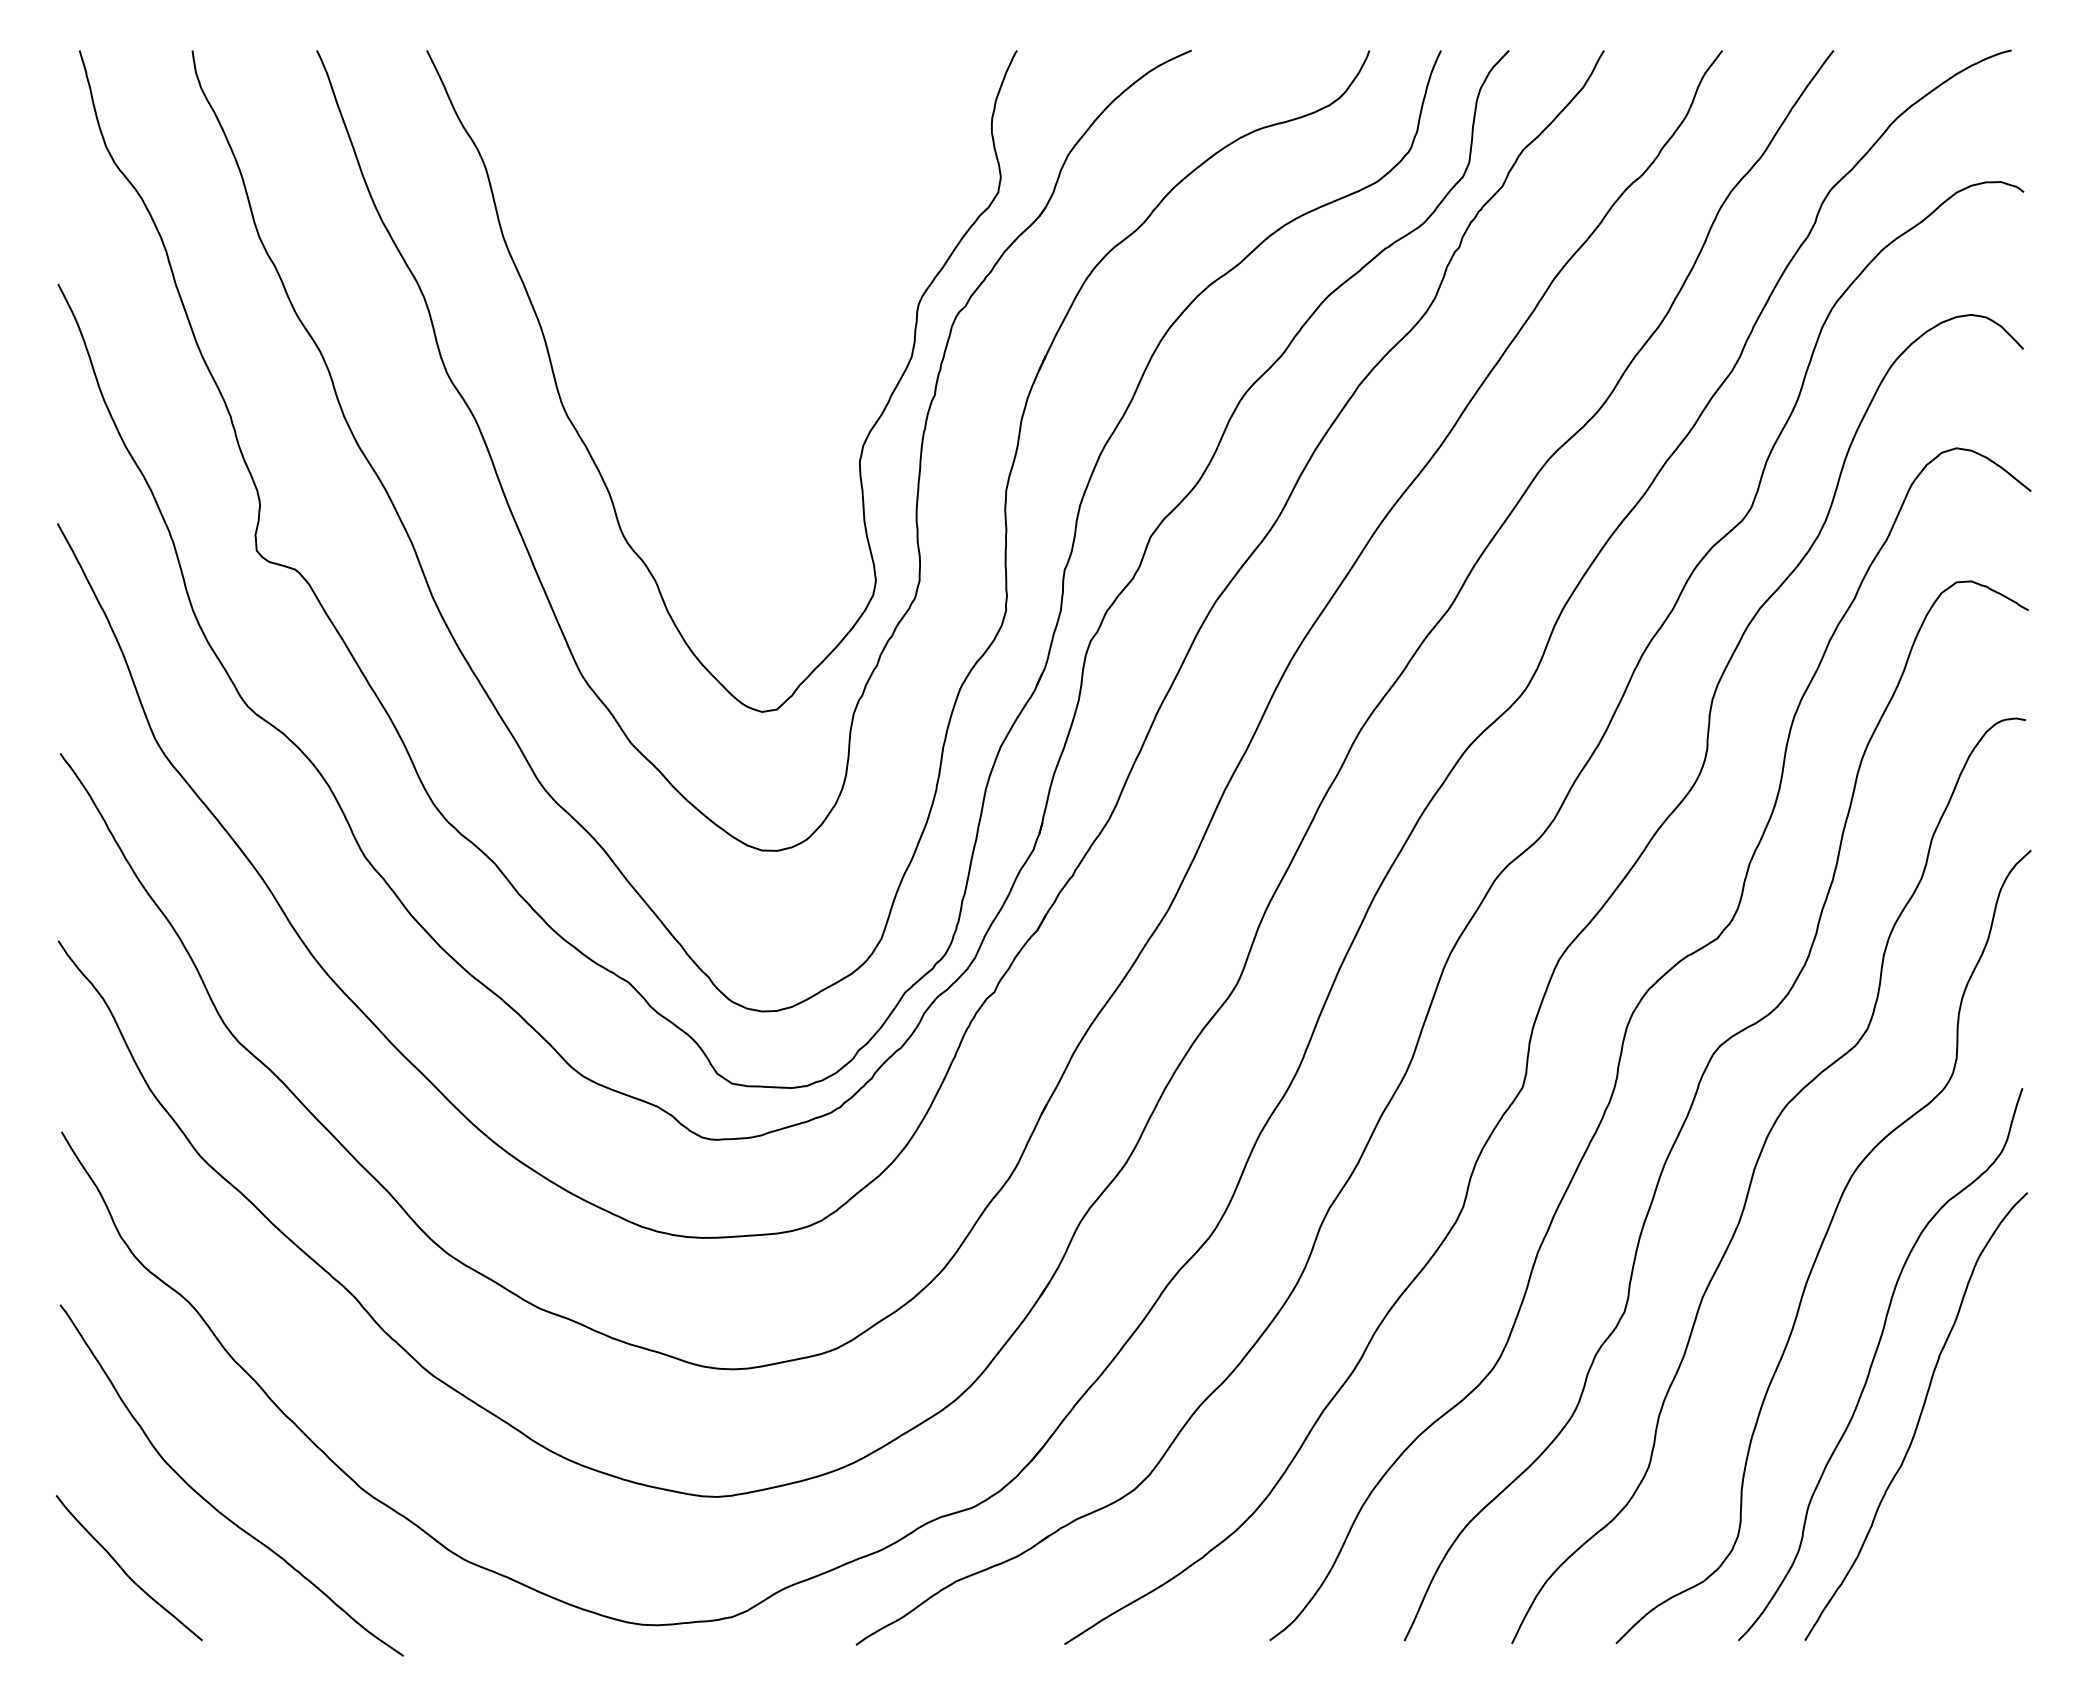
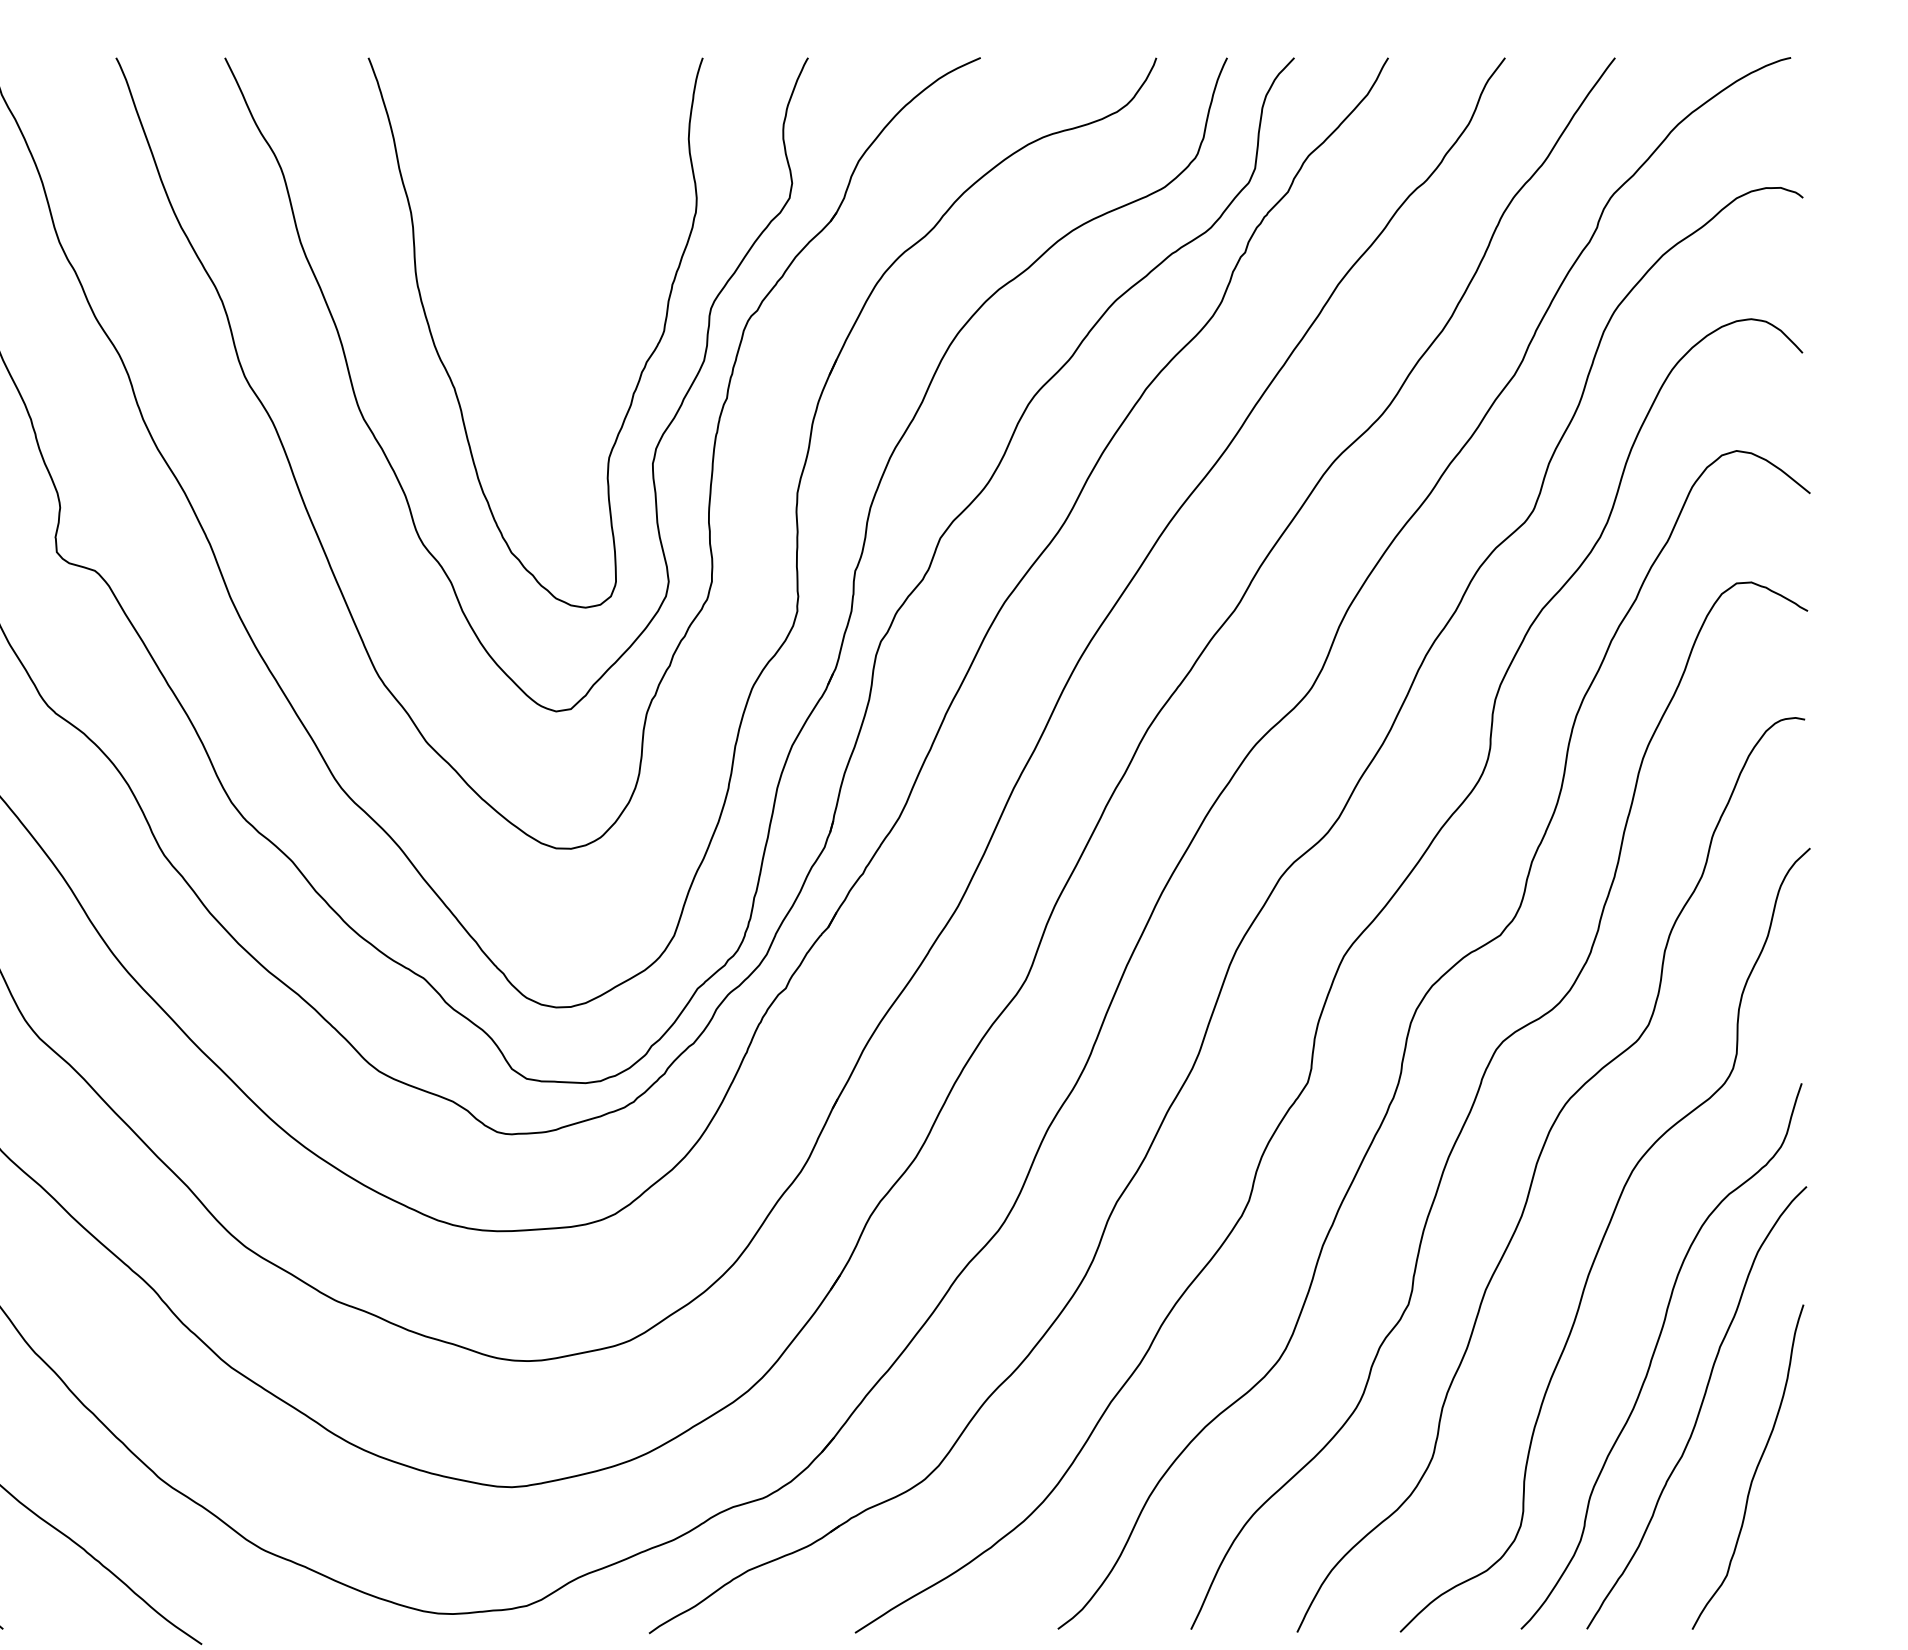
curve: (655, 373) -> (450, 377), added
curve: (1975, 1478) -> (1755, 1468), added

